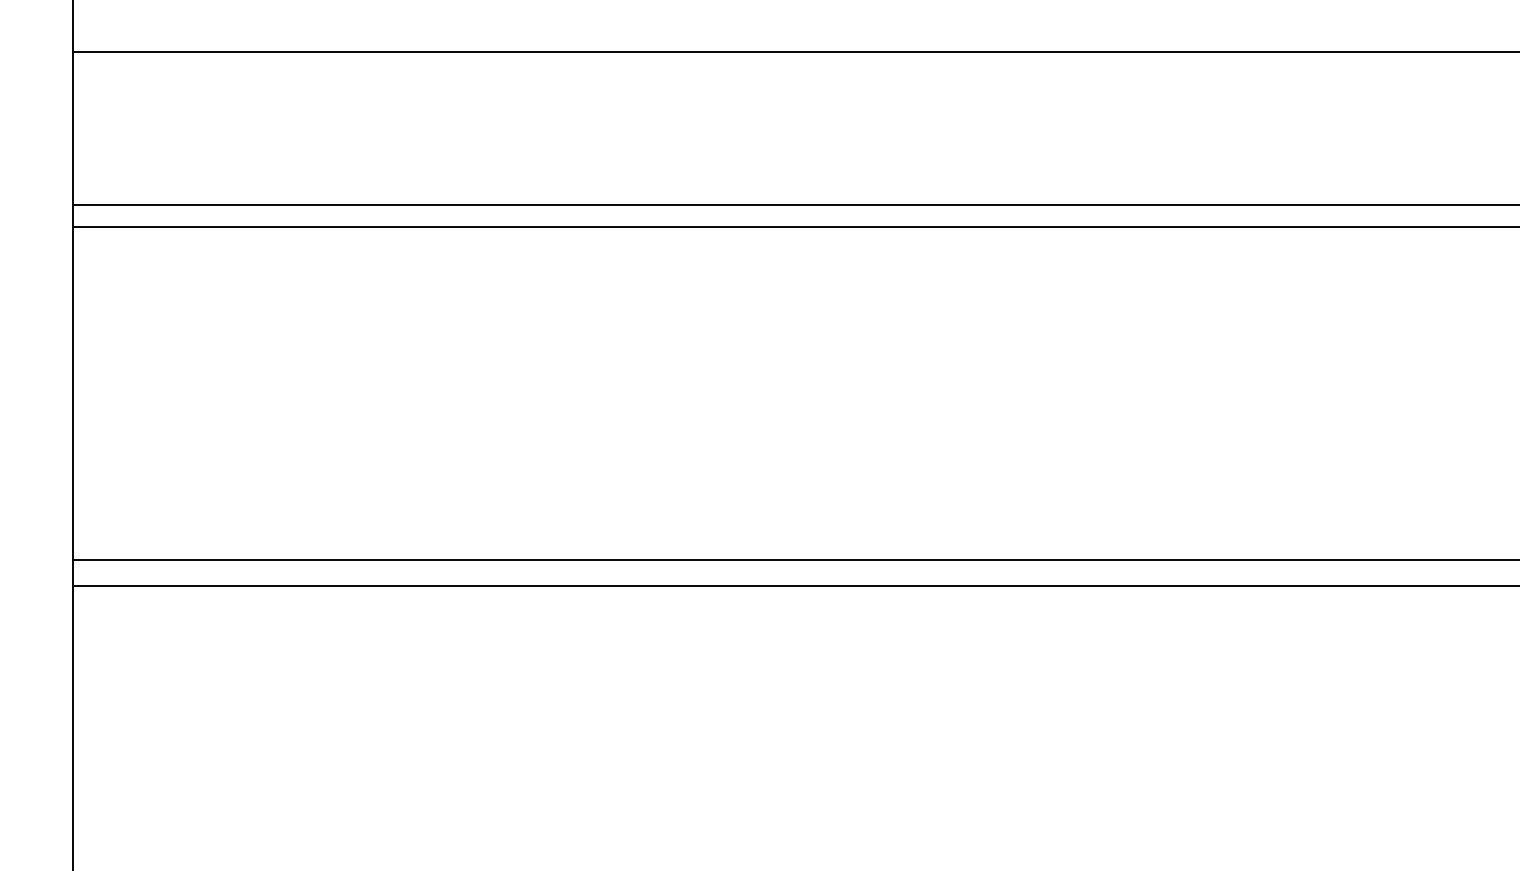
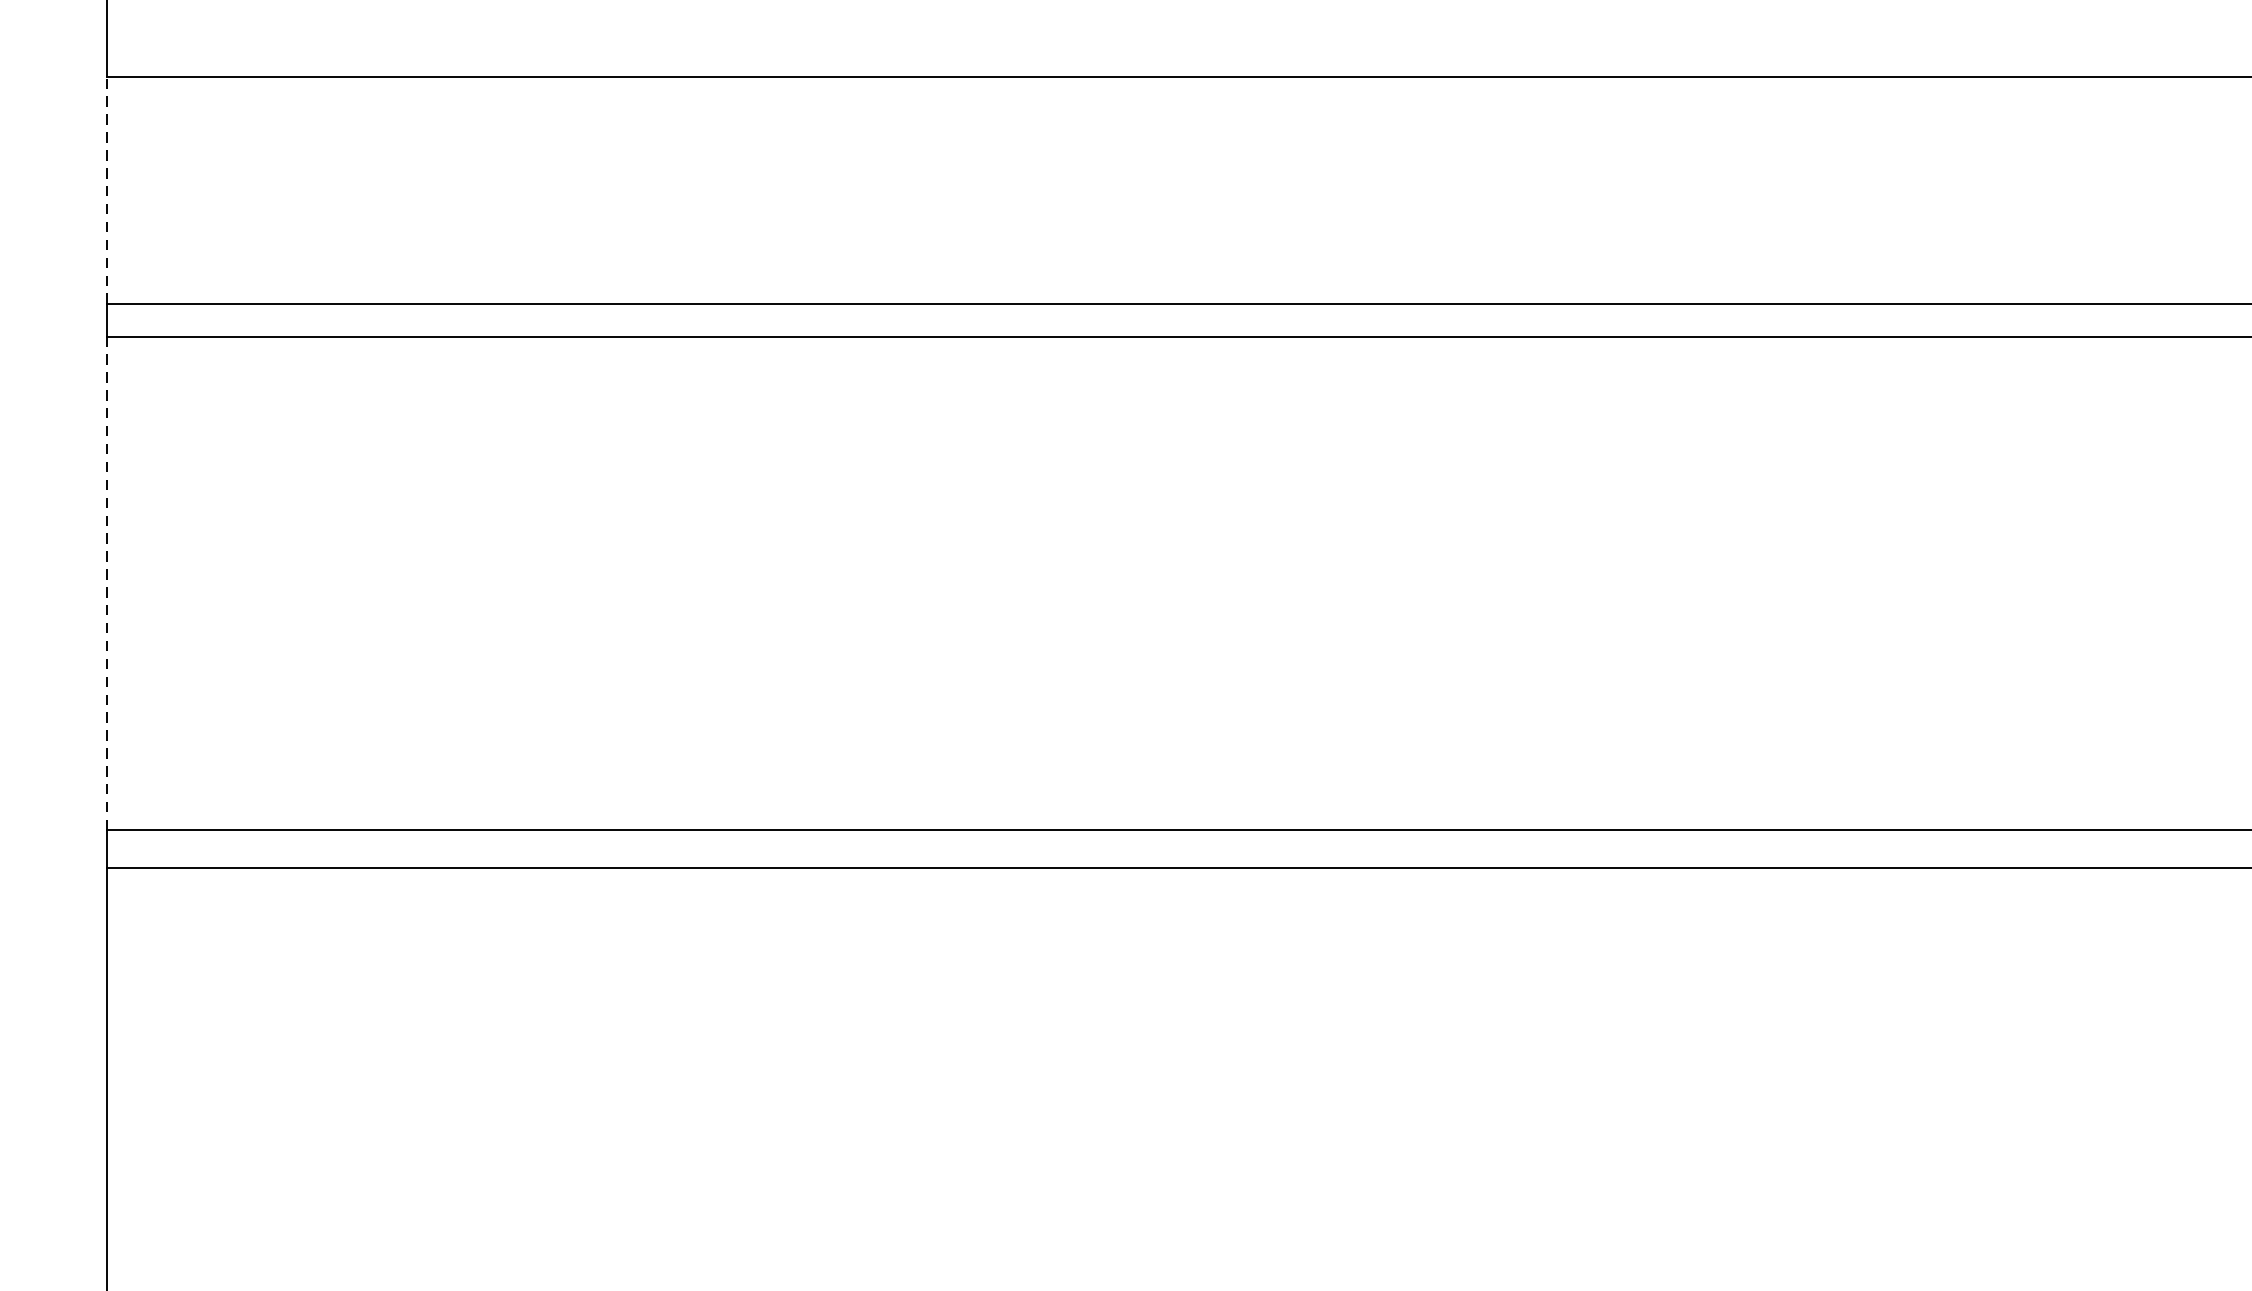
line: (72, 128) -> (107, 190), solid -> dashed
line: (72, 393) -> (107, 583), solid -> dashed

